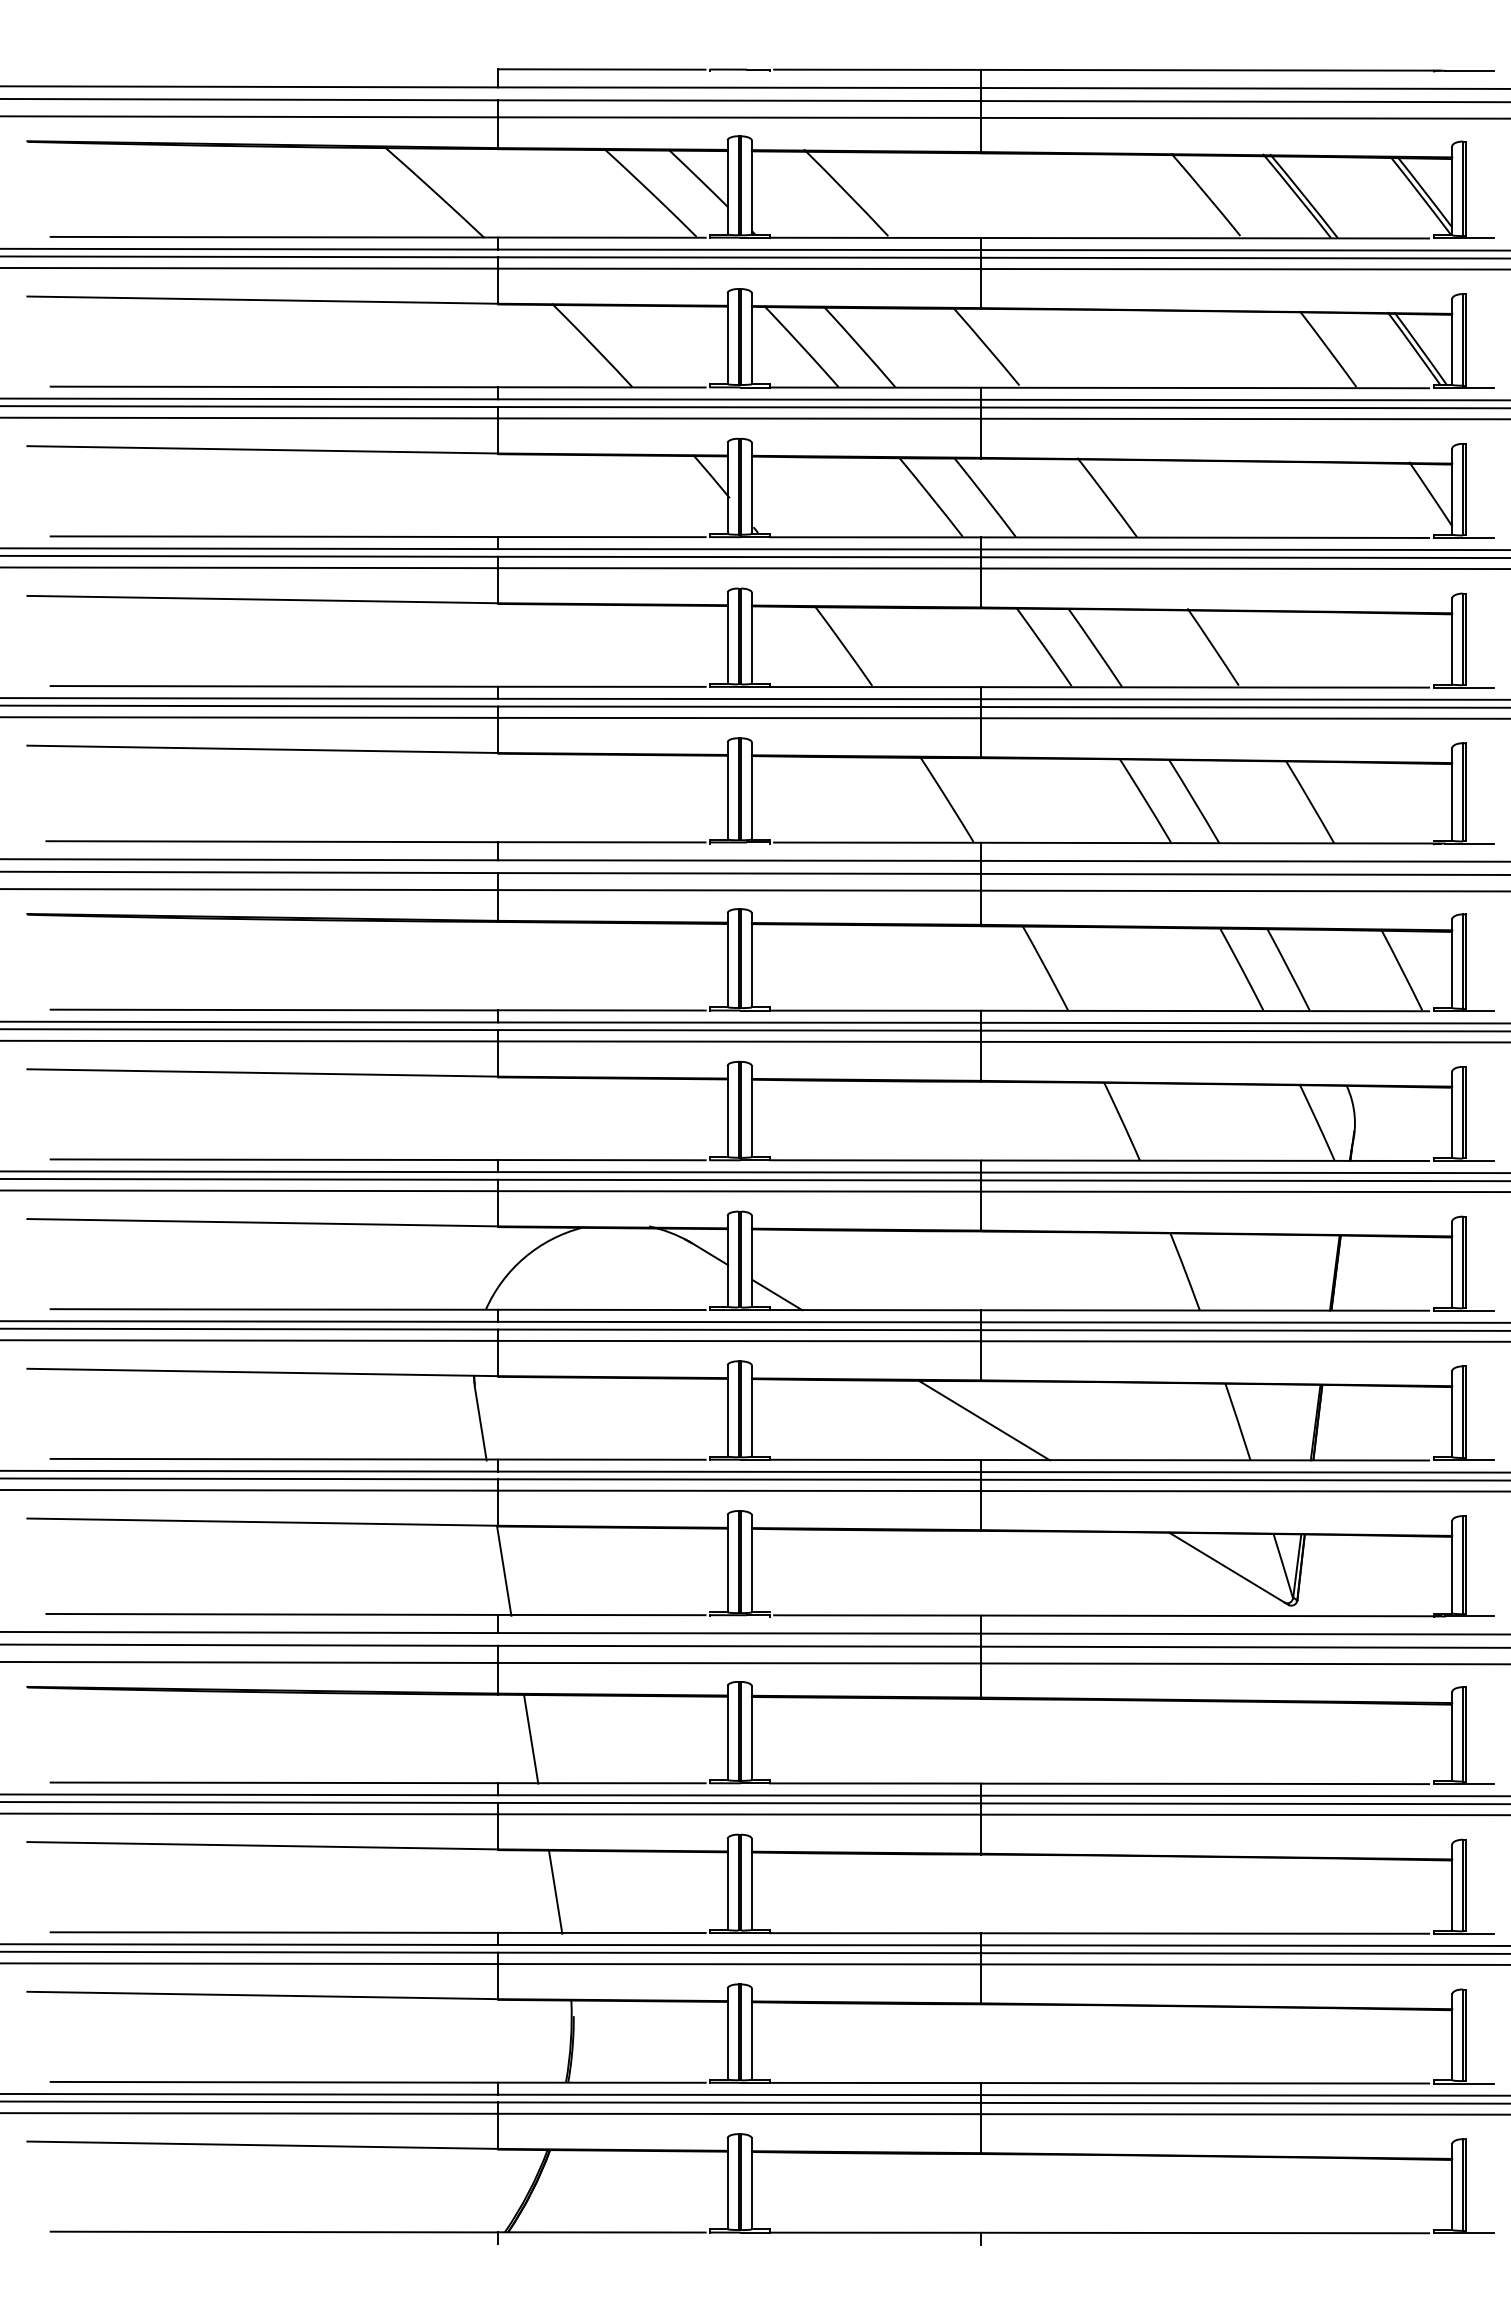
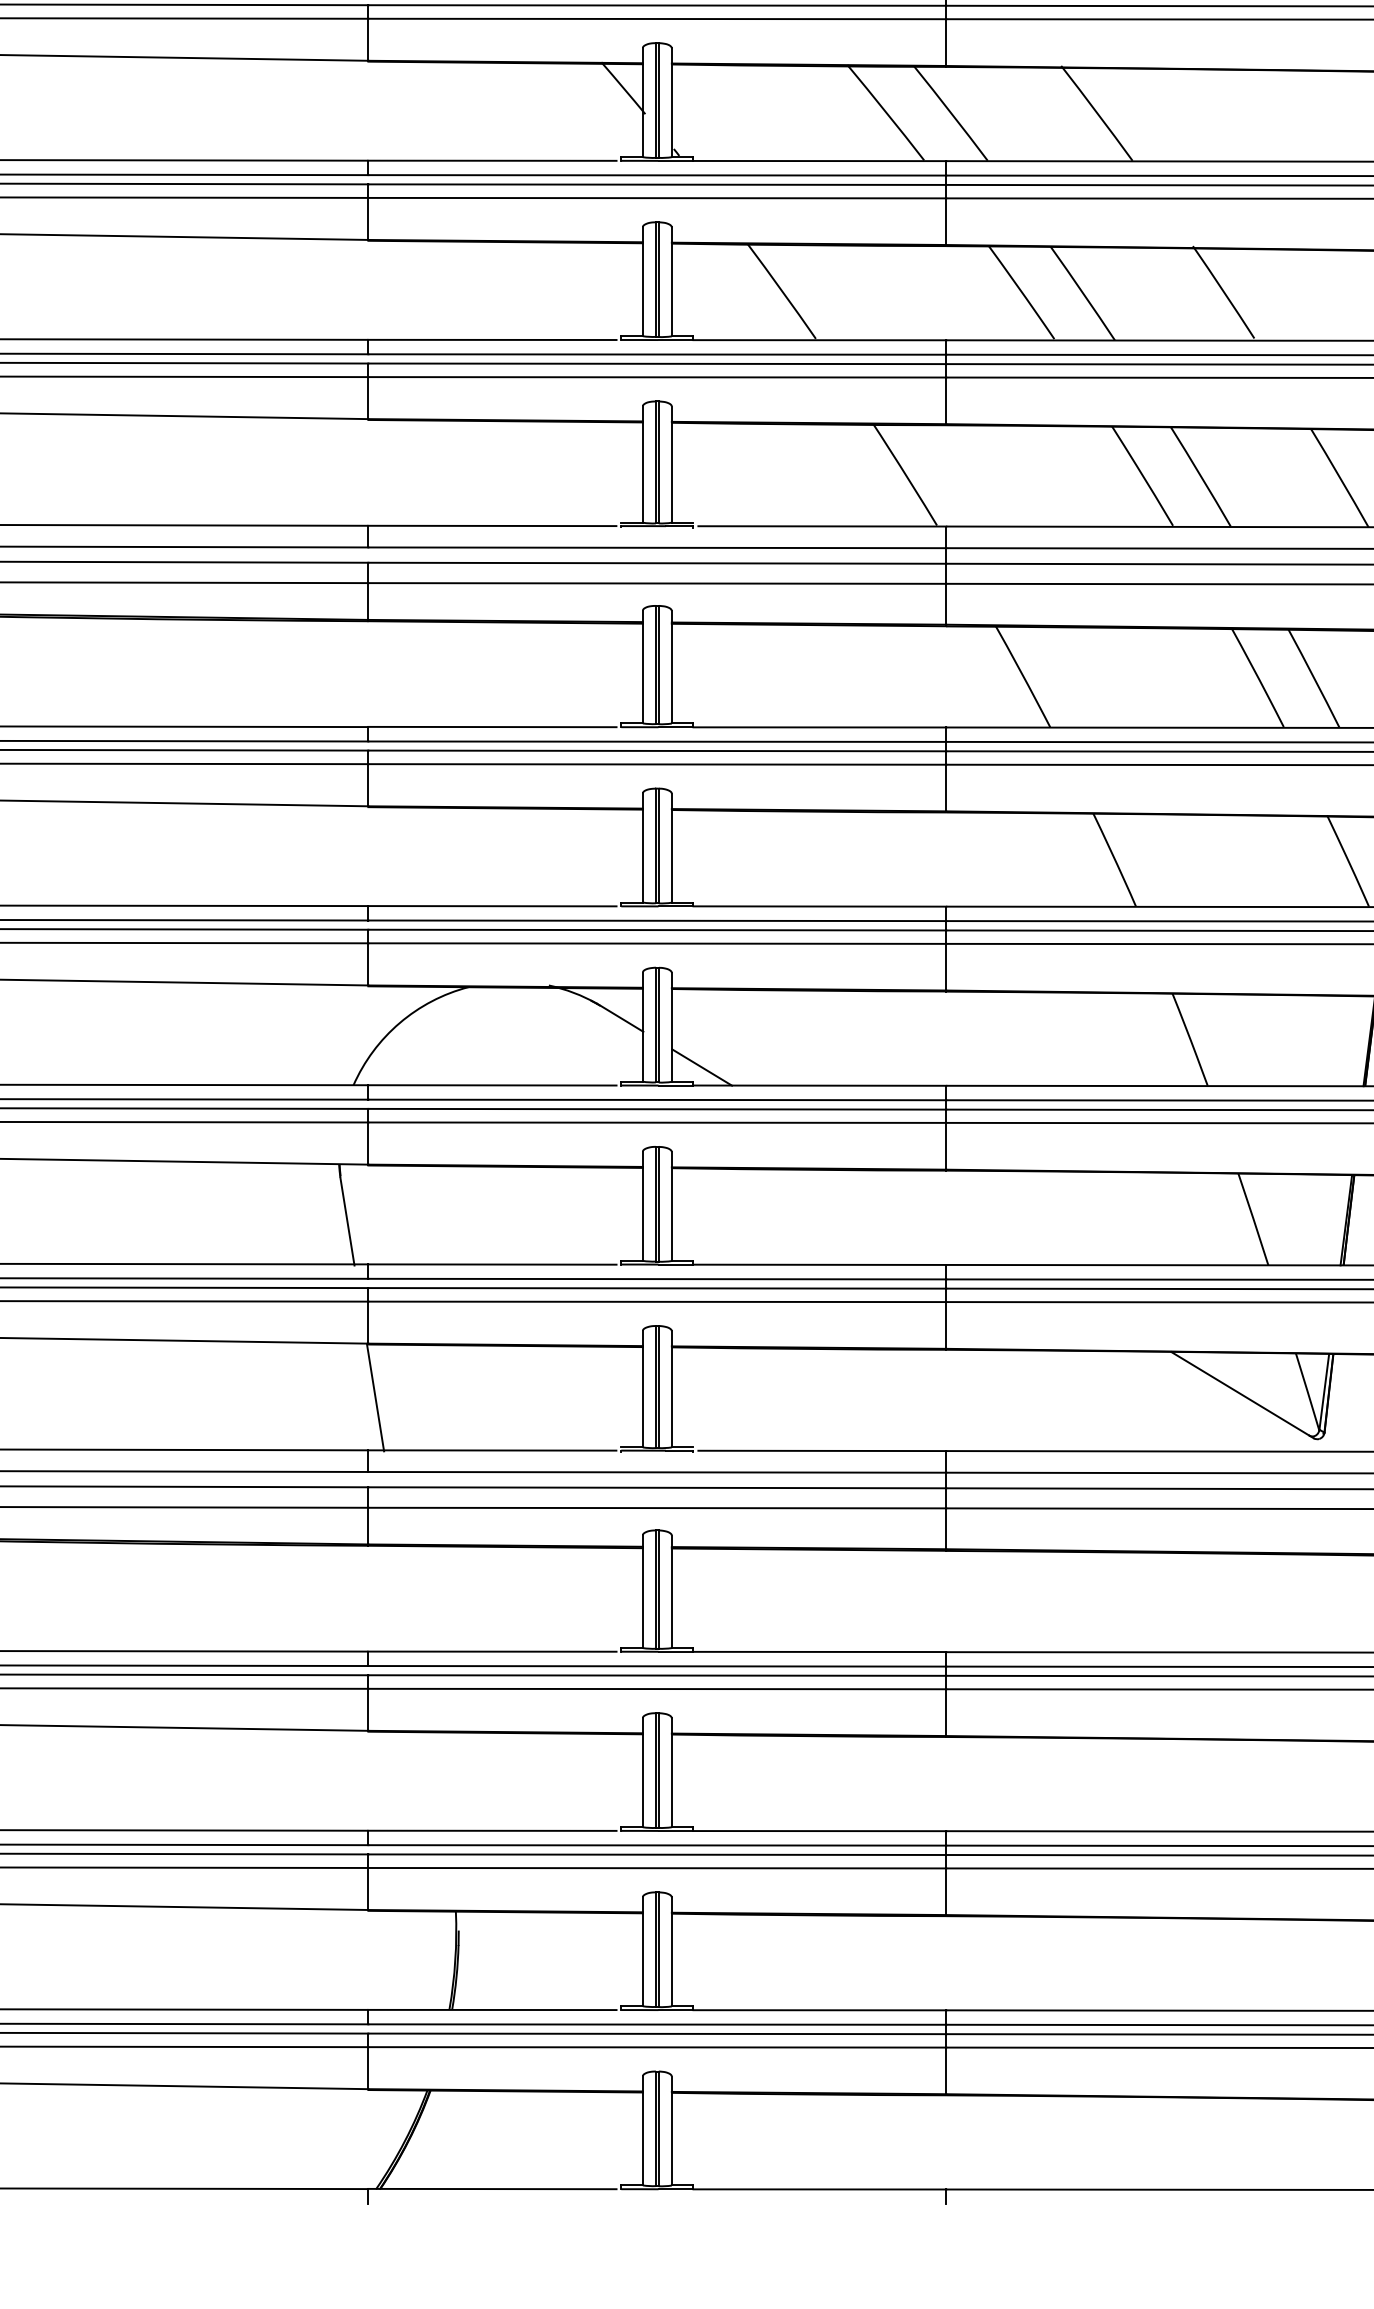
line: (984, 1420) -> (950, 1217), removed
line: (531, 1739) -> (408, 1599), removed
line: (555, 1892) -> (436, 1782), removed

